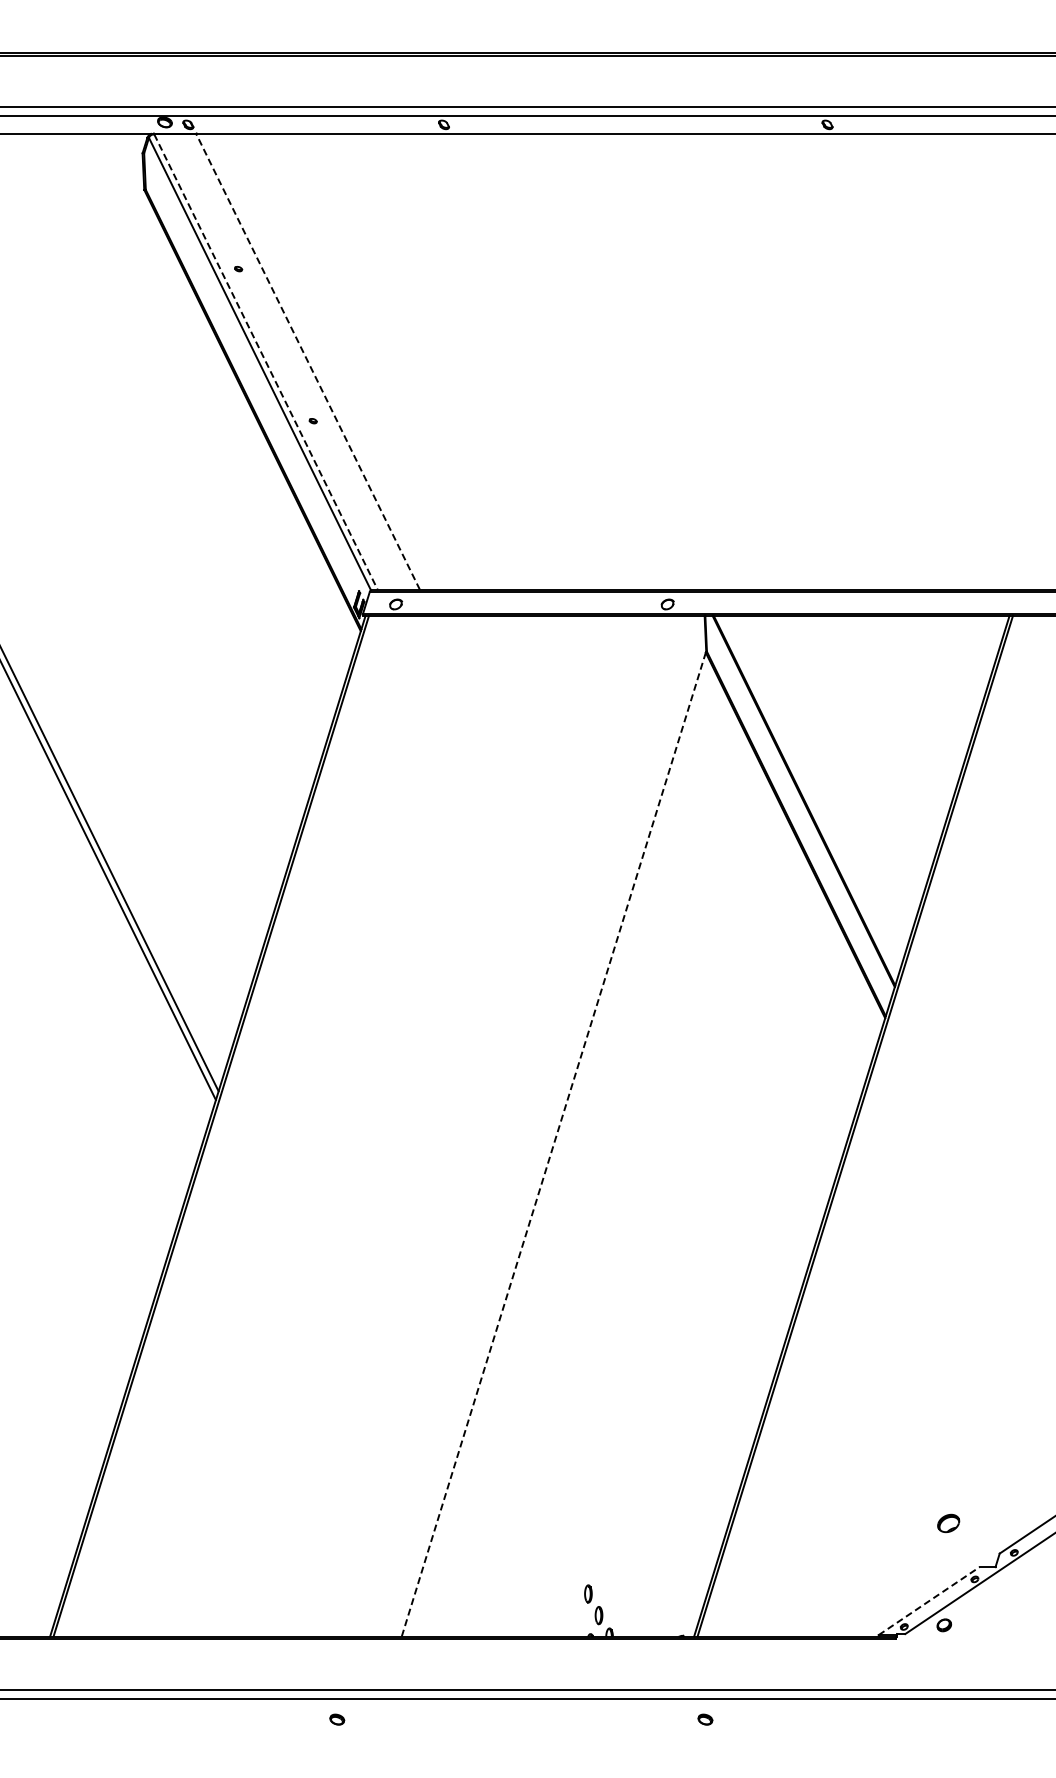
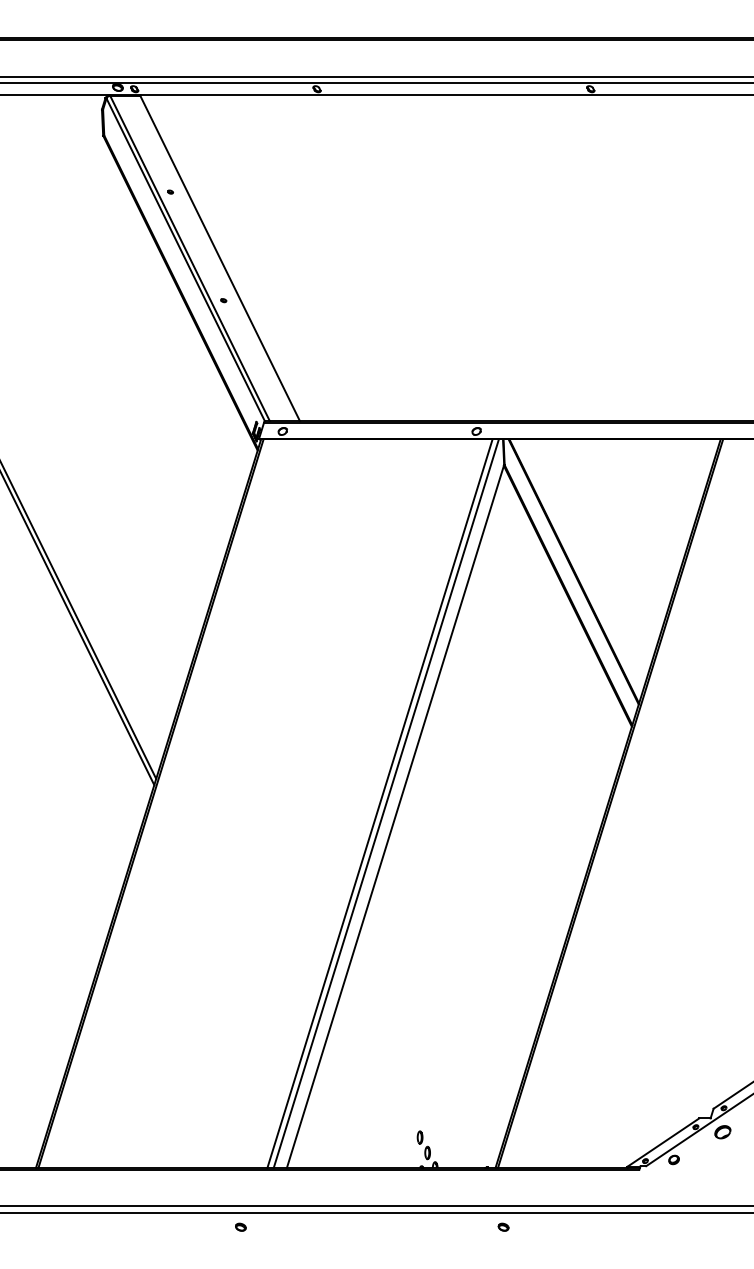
line: (307, 361) -> (219, 258), dashed -> solid
line: (266, 362) -> (190, 258), dashed -> solid
line: (531, 1125) -> (379, 803), added
line: (540, 1125) -> (385, 803), added
line: (554, 1143) -> (395, 816), dashed -> solid
part: (948, 1523) -> (722, 1132), moved
line: (929, 1601) -> (663, 1142), dashed -> solid

